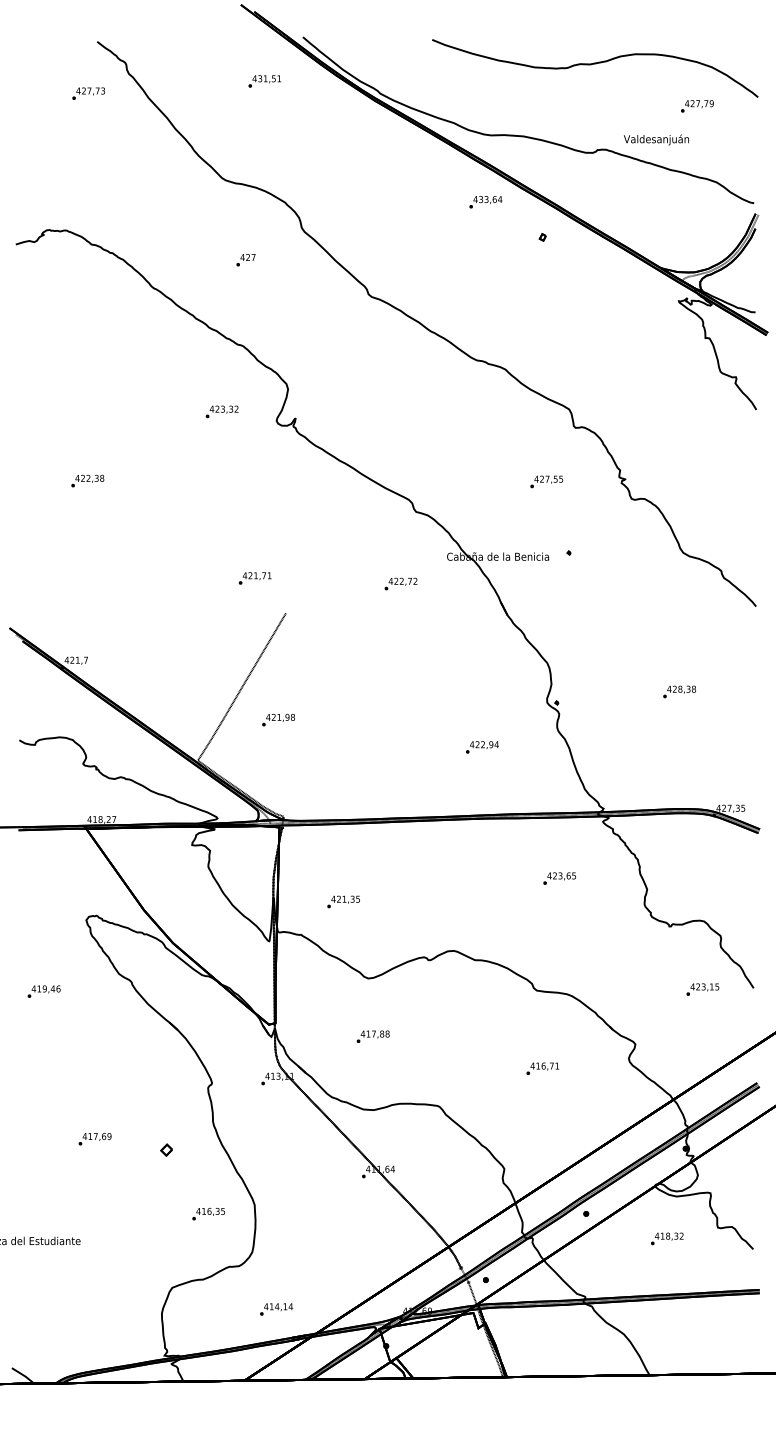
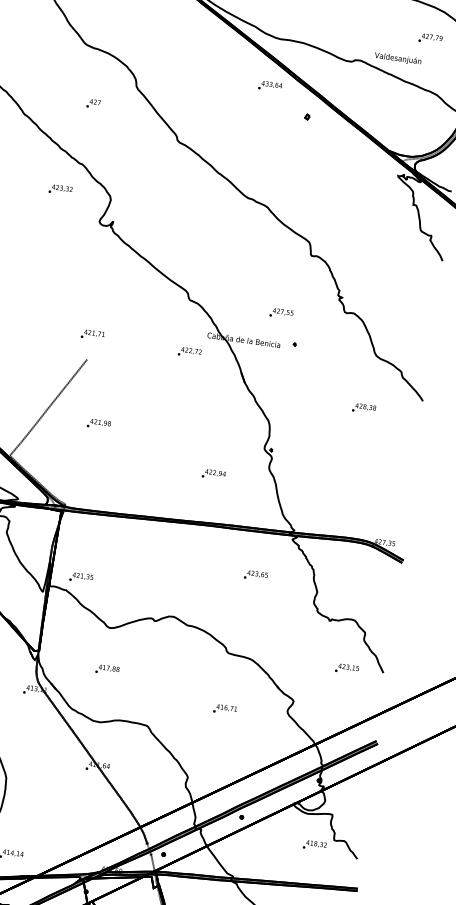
text: (221, 411) -> (60, 189), moved
text: (546, 481) -> (281, 313), moved
text: (254, 578) -> (92, 334), moved
text: (400, 583) -> (189, 352), moved
text: (679, 691) -> (364, 408), moved
text: (278, 719) -> (98, 423), moved
text: (343, 901) -> (81, 577), moved
text: (667, 1238) -> (315, 845), moved

